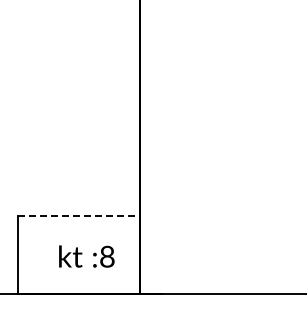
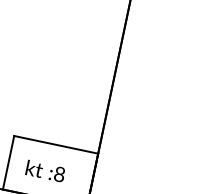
line: (79, 216) -> (56, 144), dashed -> solid
text: (86, 256) -> (45, 171), moved

